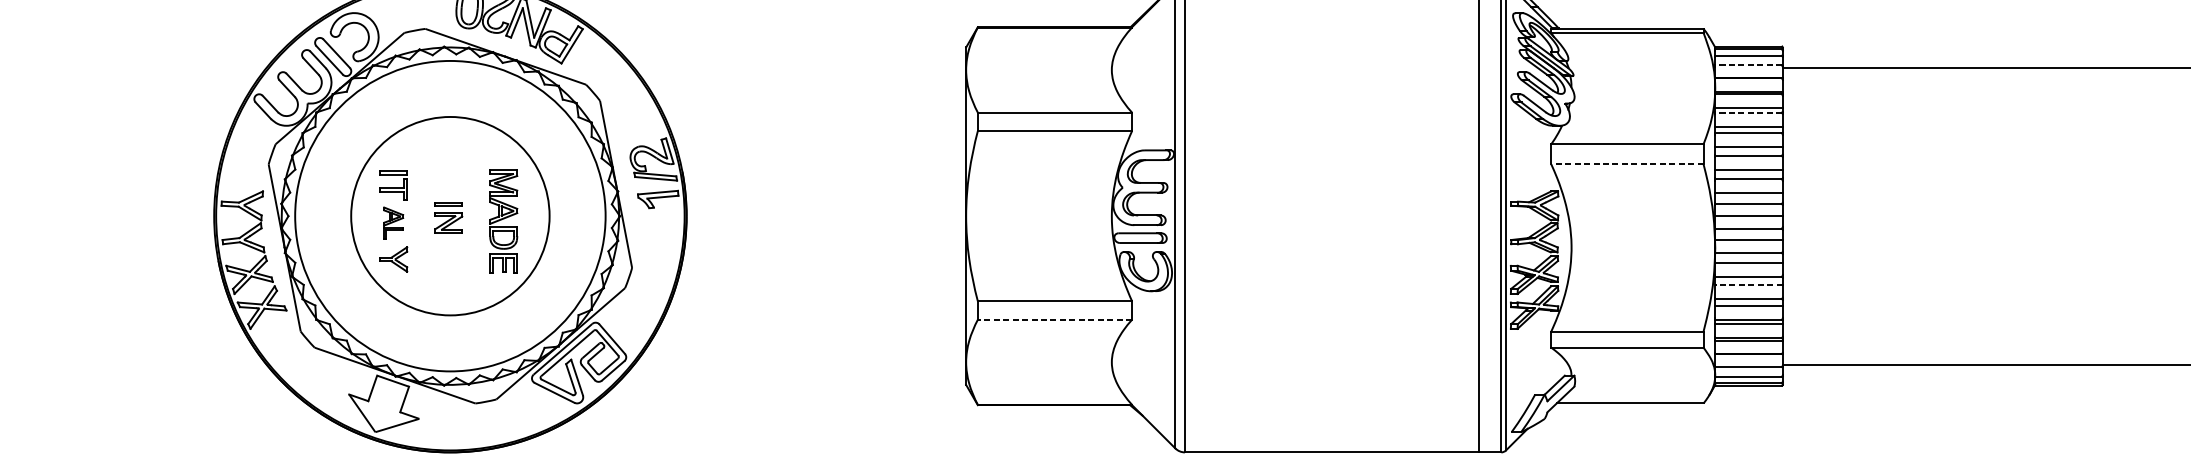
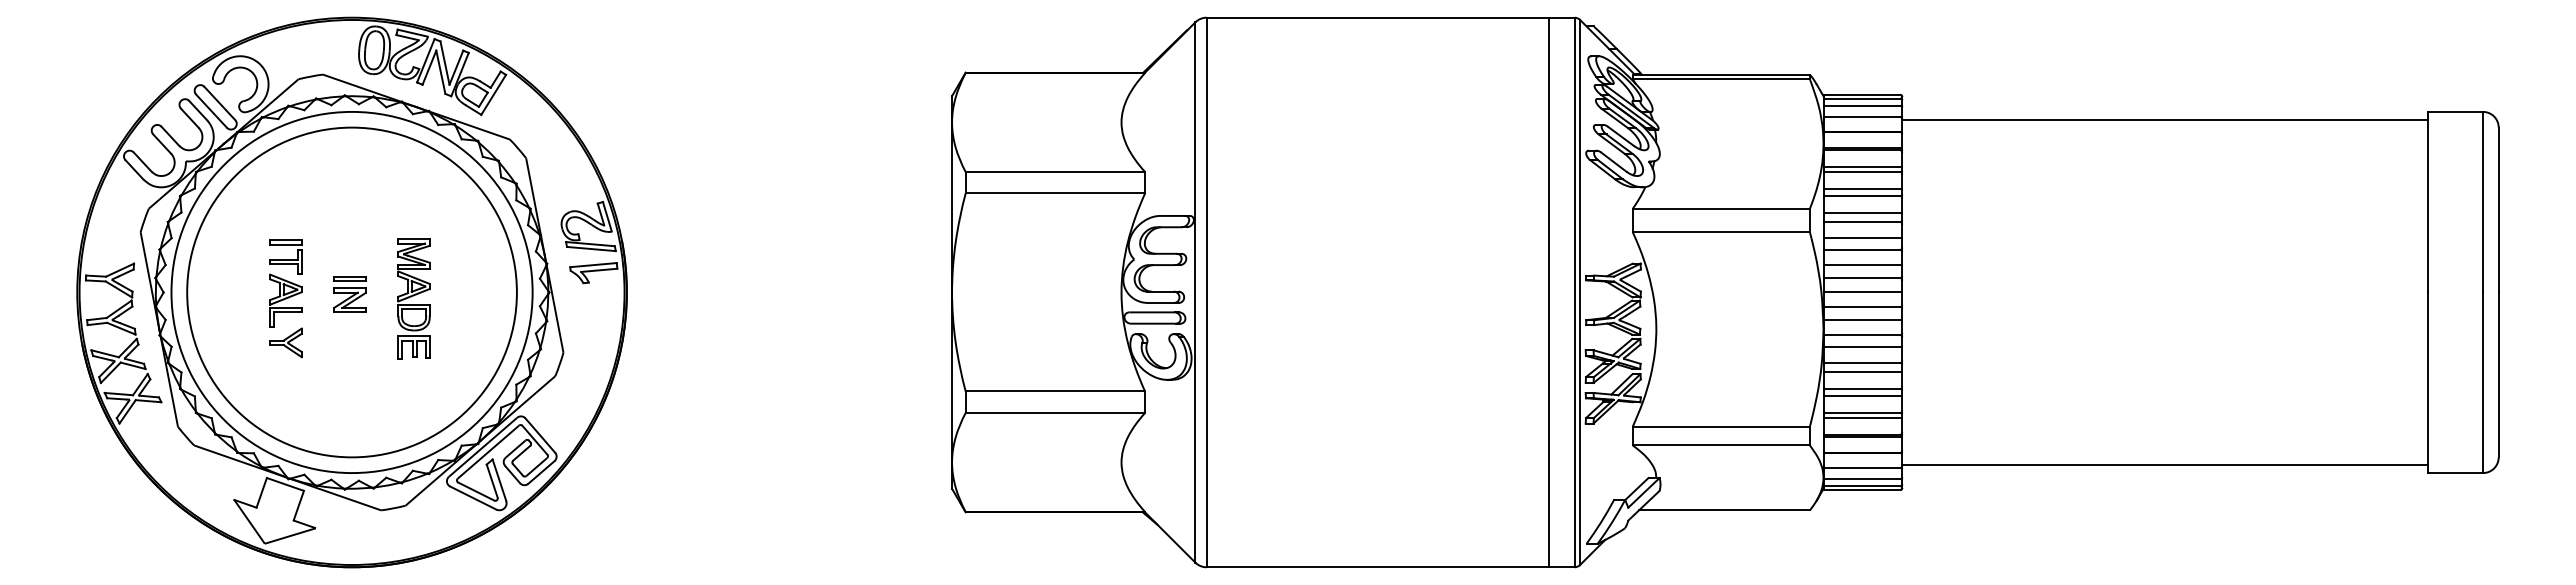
line: (1748, 65) -> (1862, 117), dashed -> solid
line: (1748, 112) -> (1862, 171), dashed -> solid
line: (1627, 164) -> (1721, 232), dashed -> solid
circle: (449, 216) -> (351, 292), size x1.43
part: (393, 223) -> (285, 300), size x1.43
line: (1748, 284) -> (1862, 372), dashed -> solid
line: (1055, 319) -> (1055, 412), dashed -> solid

